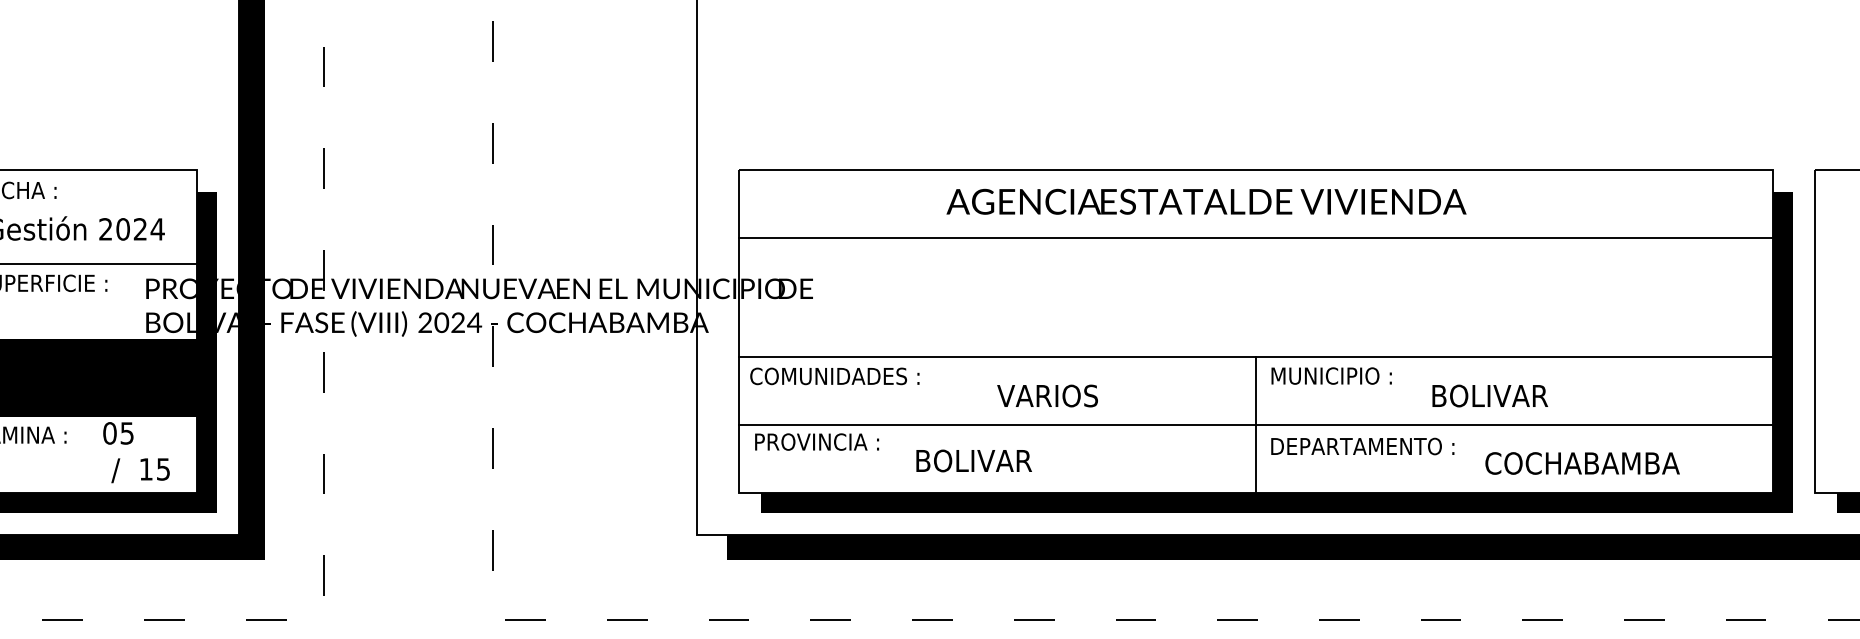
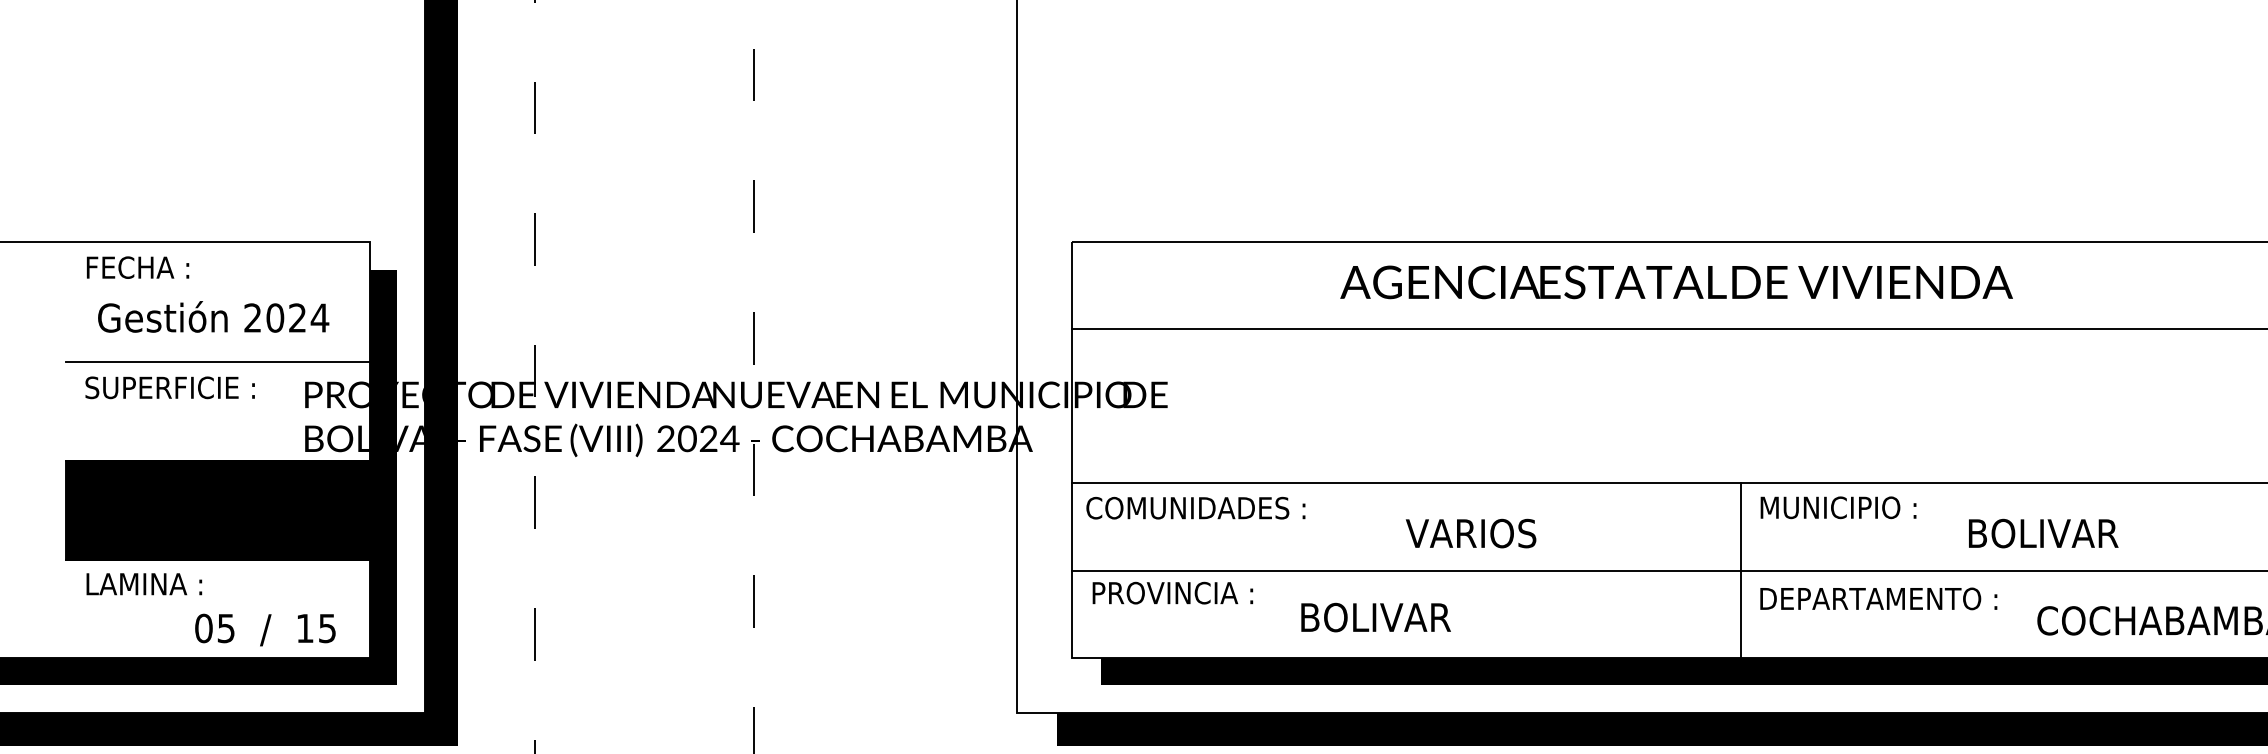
text: (118, 433) -> (214, 628), moved

